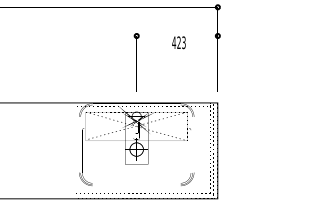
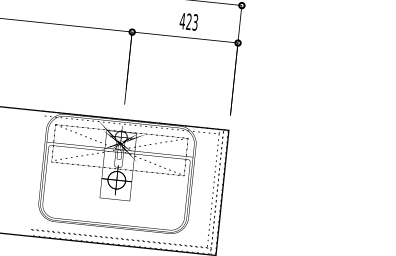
text: (178, 42) -> (188, 21), moved

